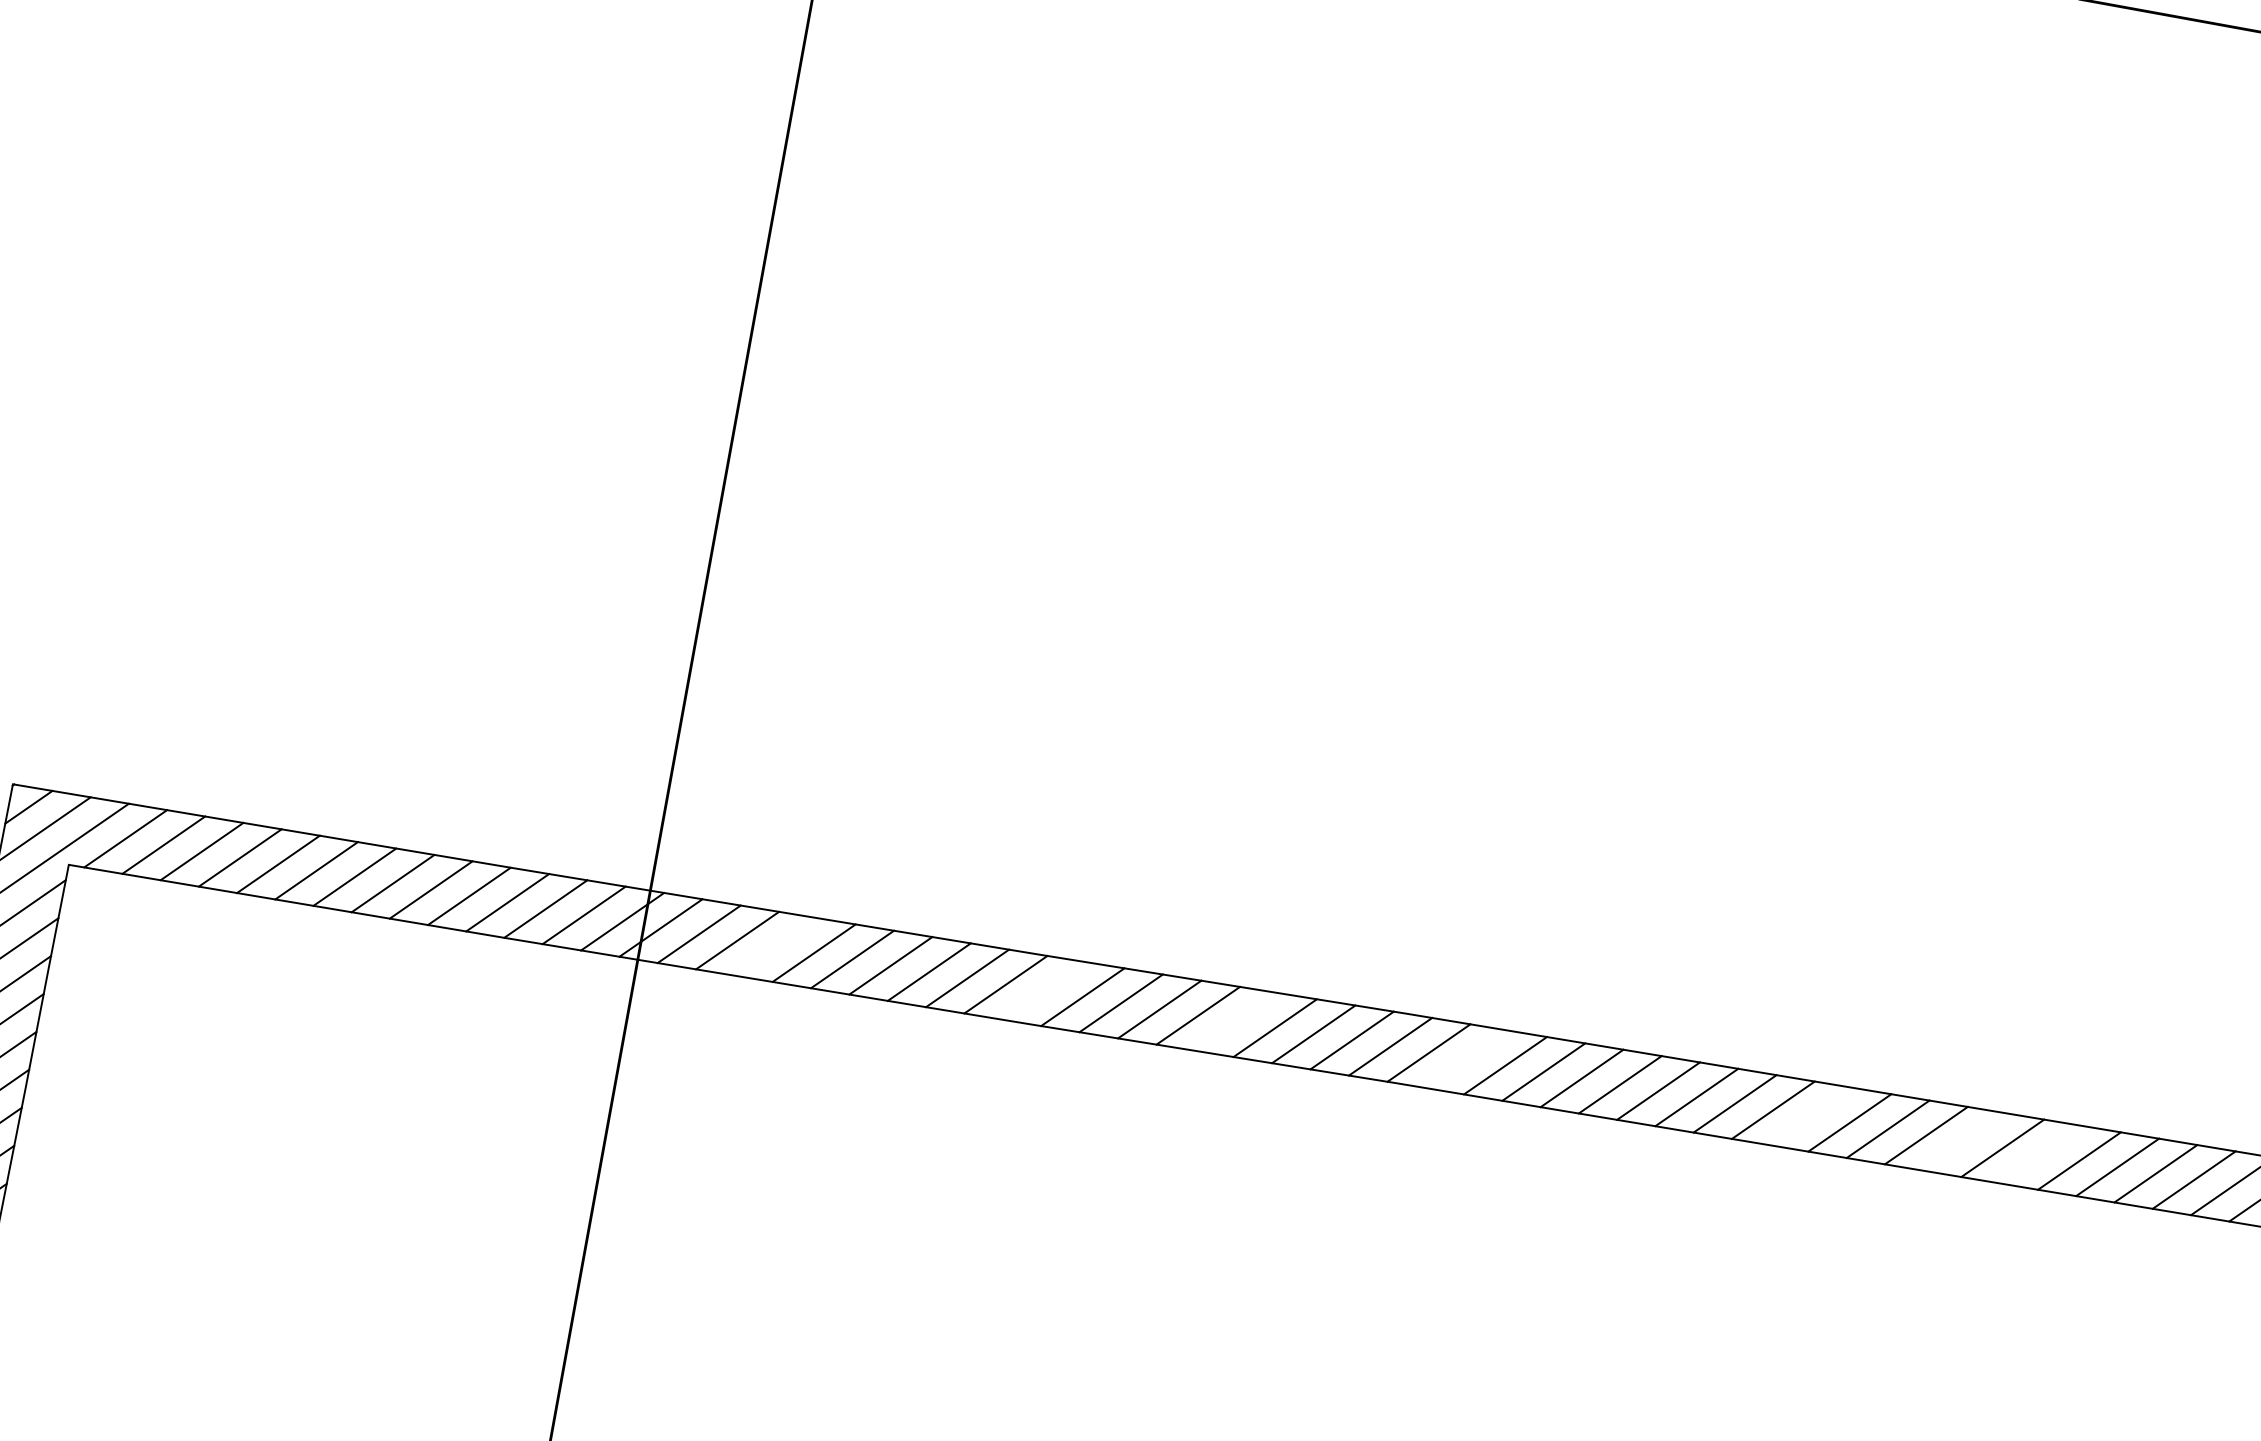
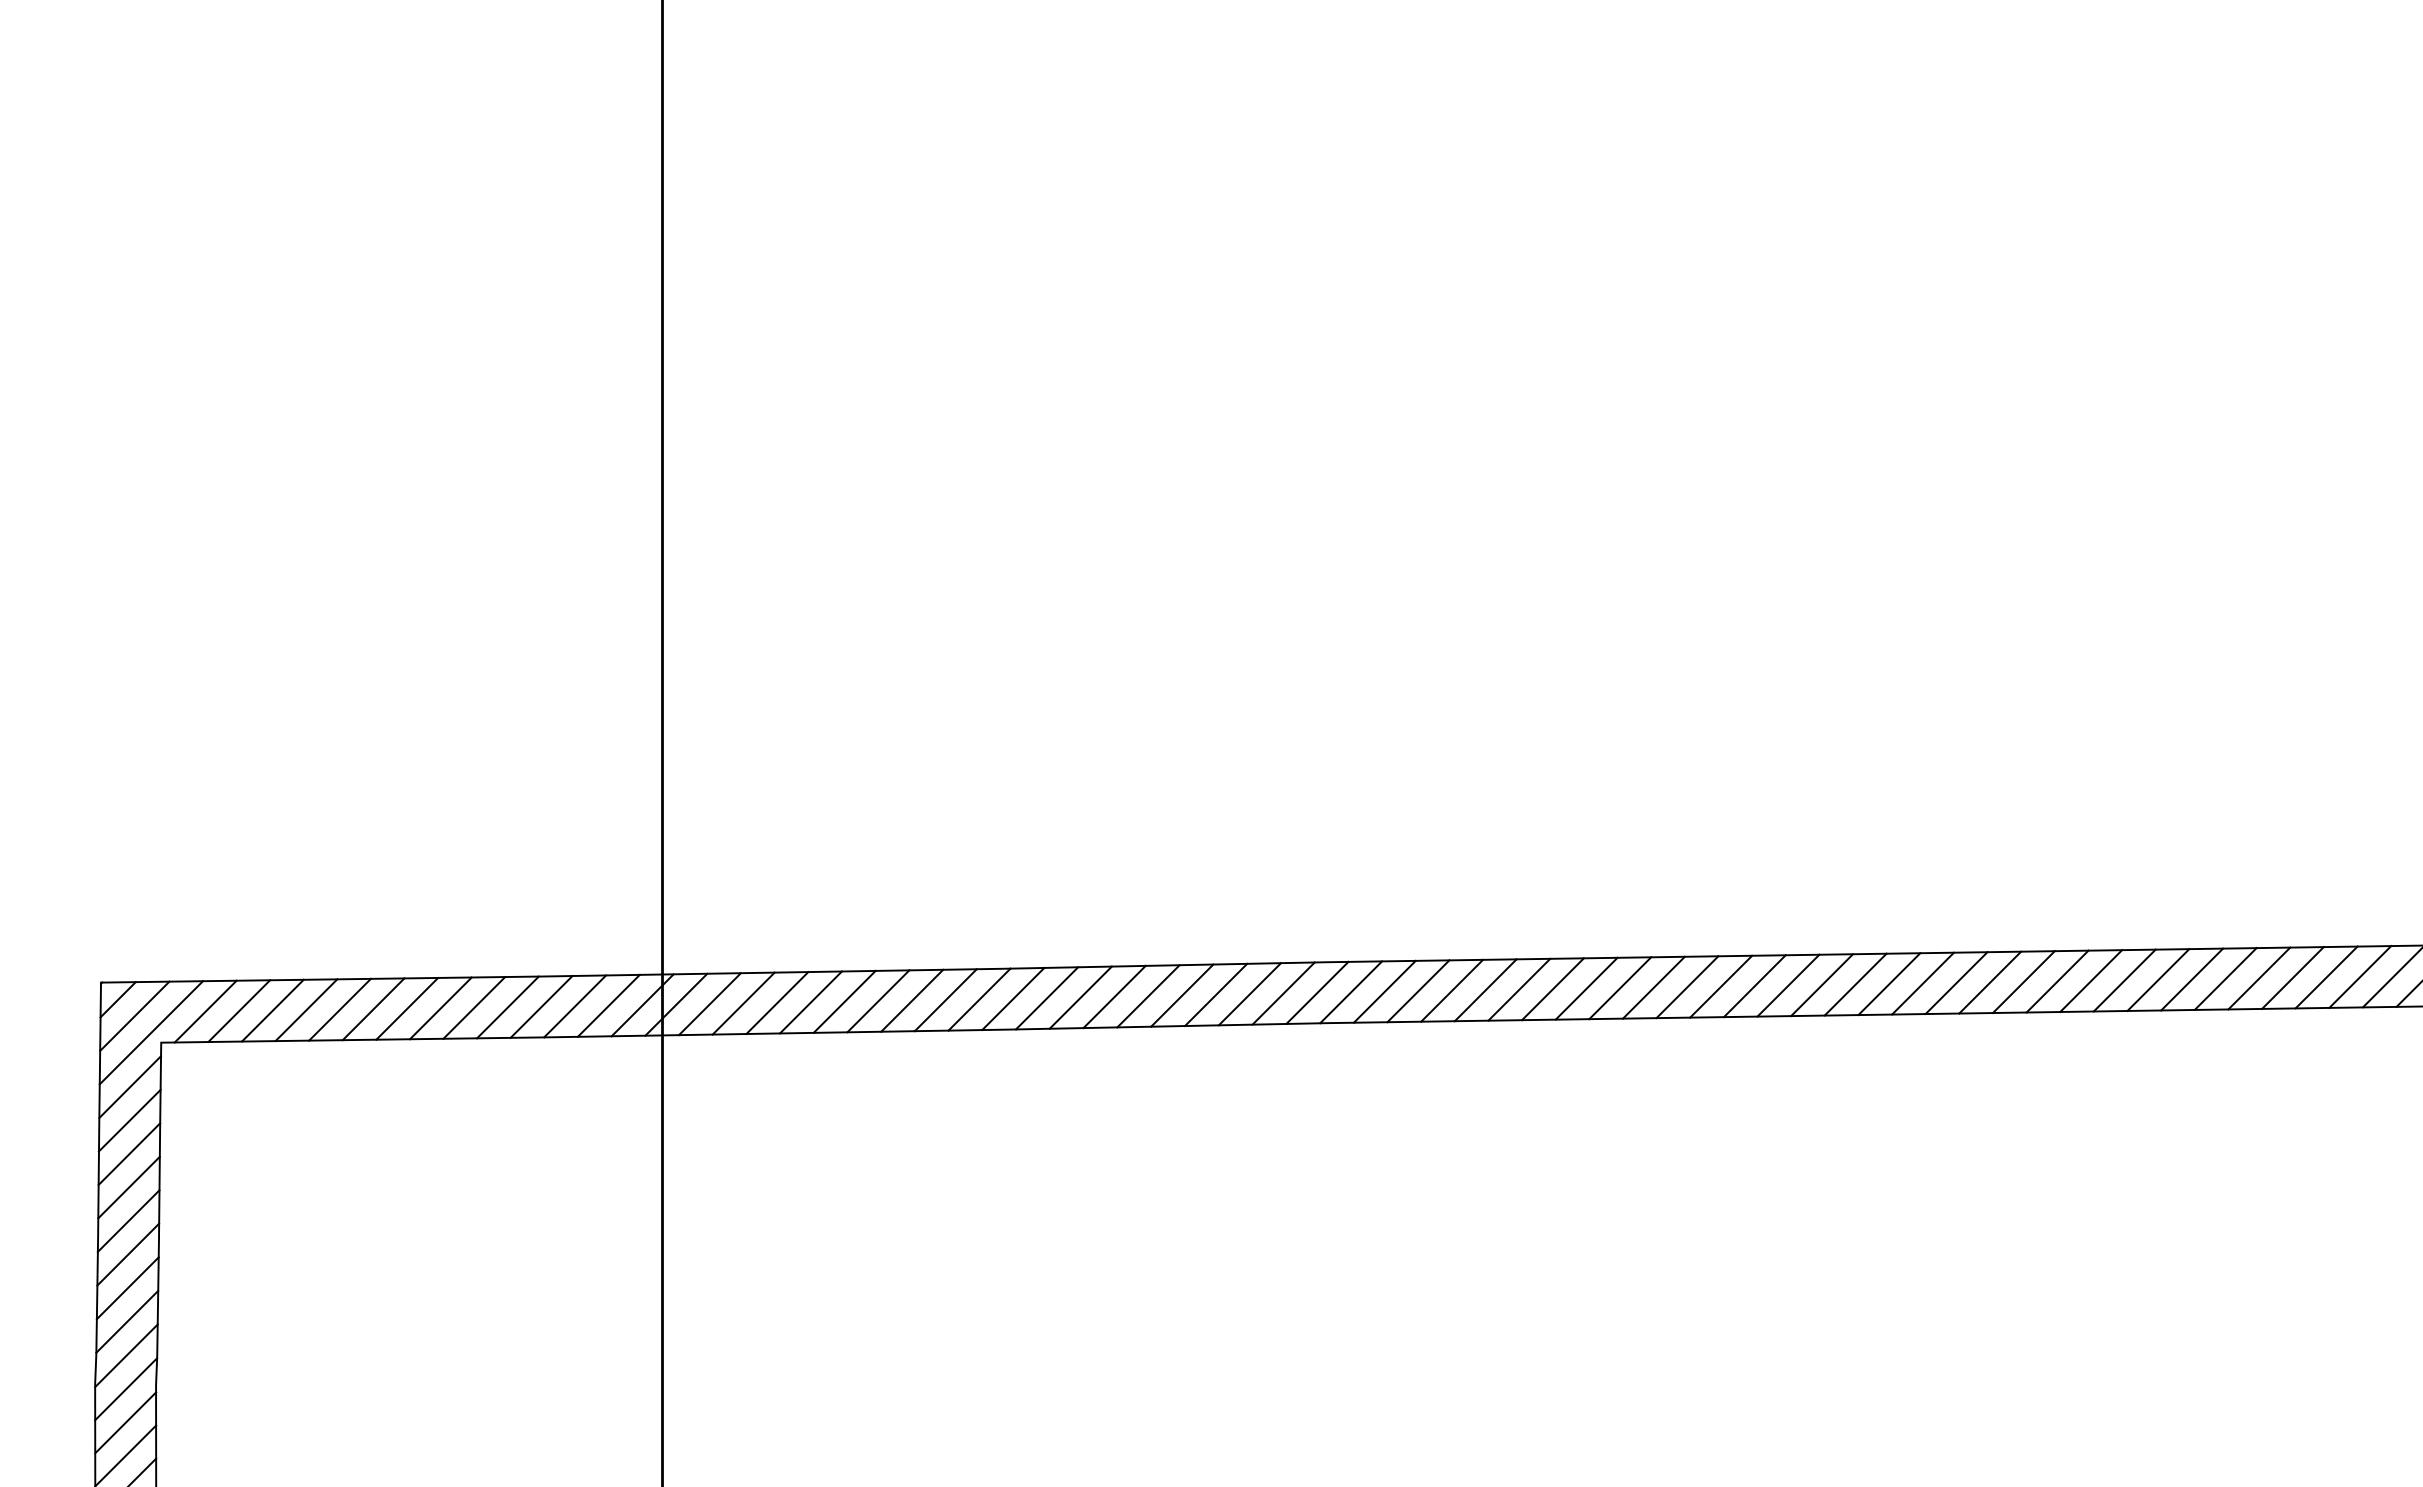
line: (775, 947) -> (777, 1003), added
line: (1044, 990) -> (1013, 998), added
line: (1237, 1021) -> (1182, 995), added
line: (1466, 1058) -> (1384, 991), added
line: (1811, 1116) -> (1687, 987), added
line: (1963, 1142) -> (1821, 985), added
line: (2041, 1155) -> (1889, 984), added

